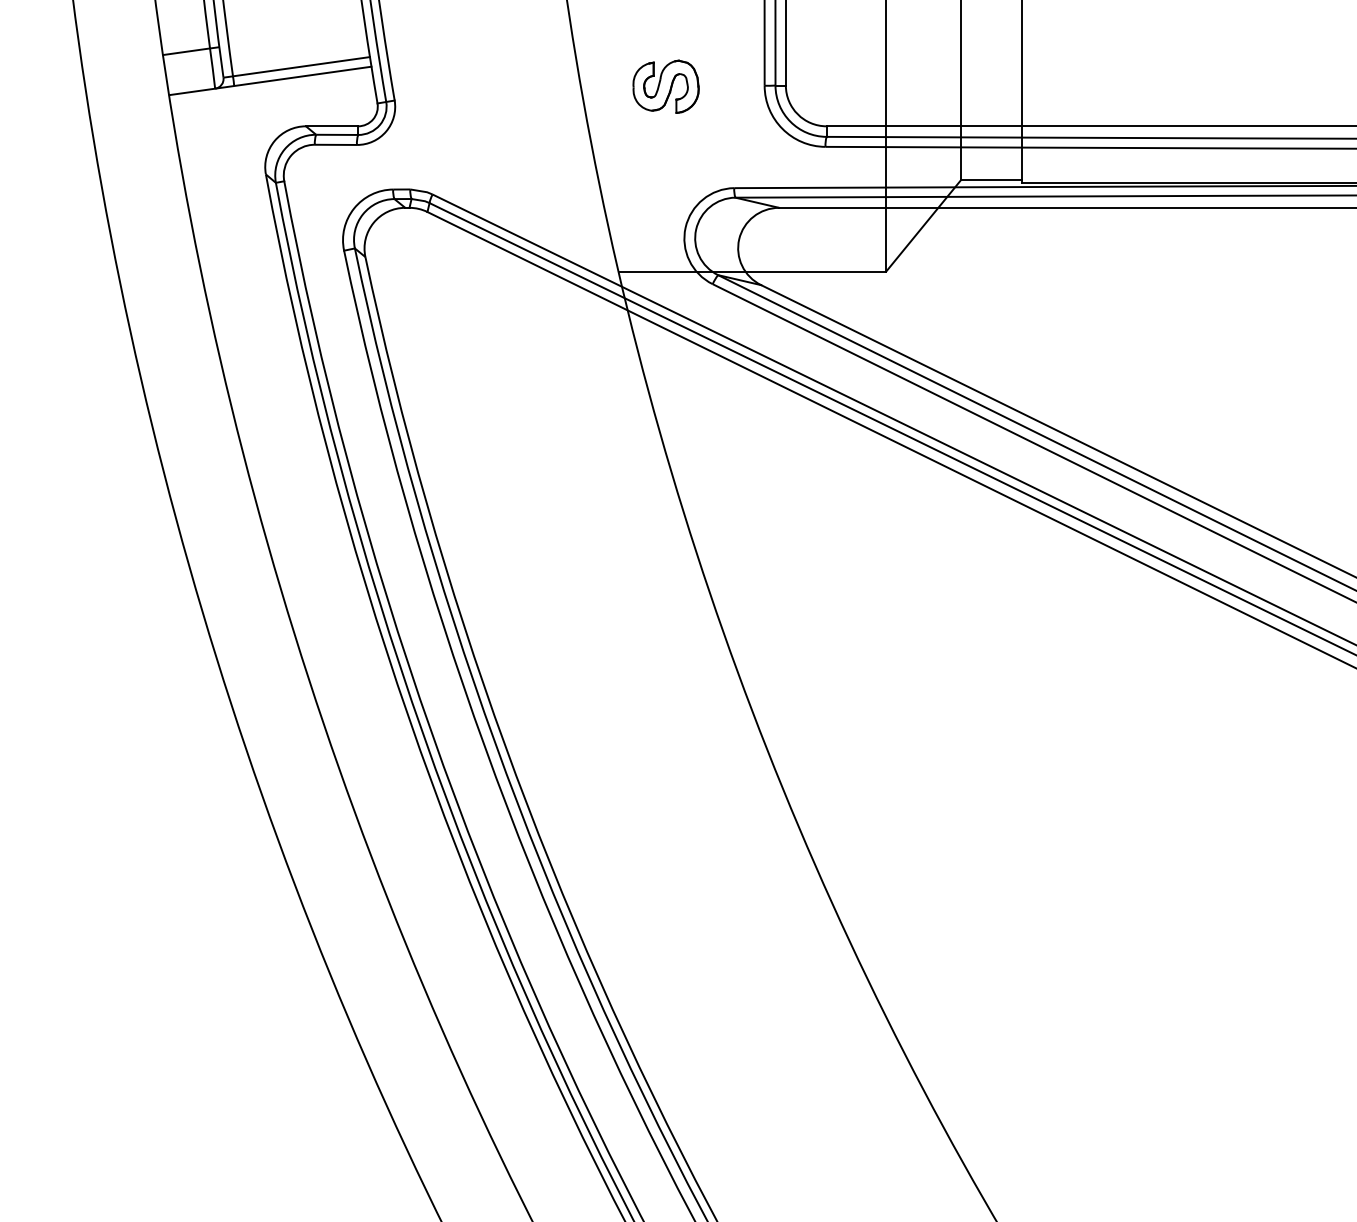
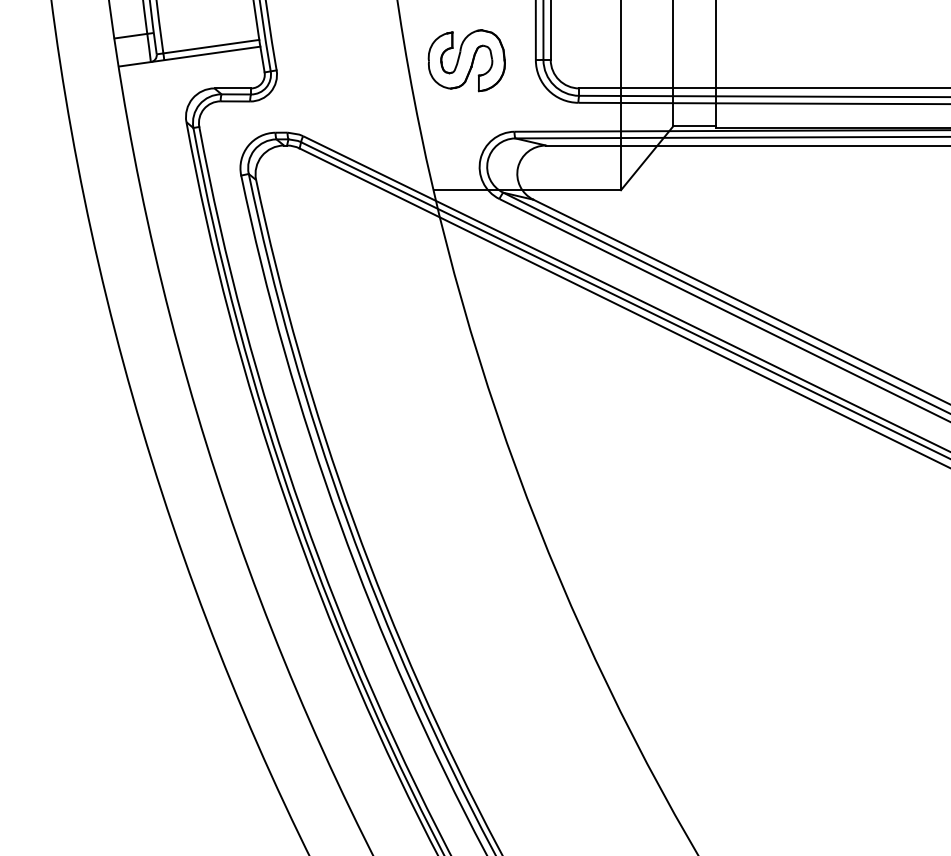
part: (665, 86) -> (466, 60), size x1.67

